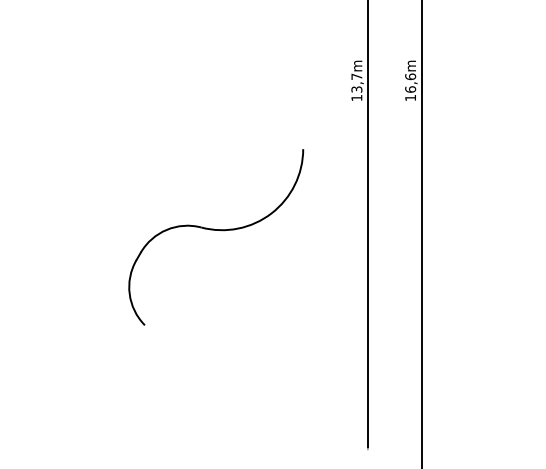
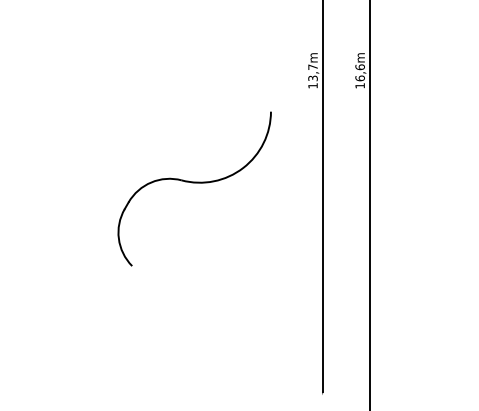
part: (215, 236) -> (194, 188), moved

